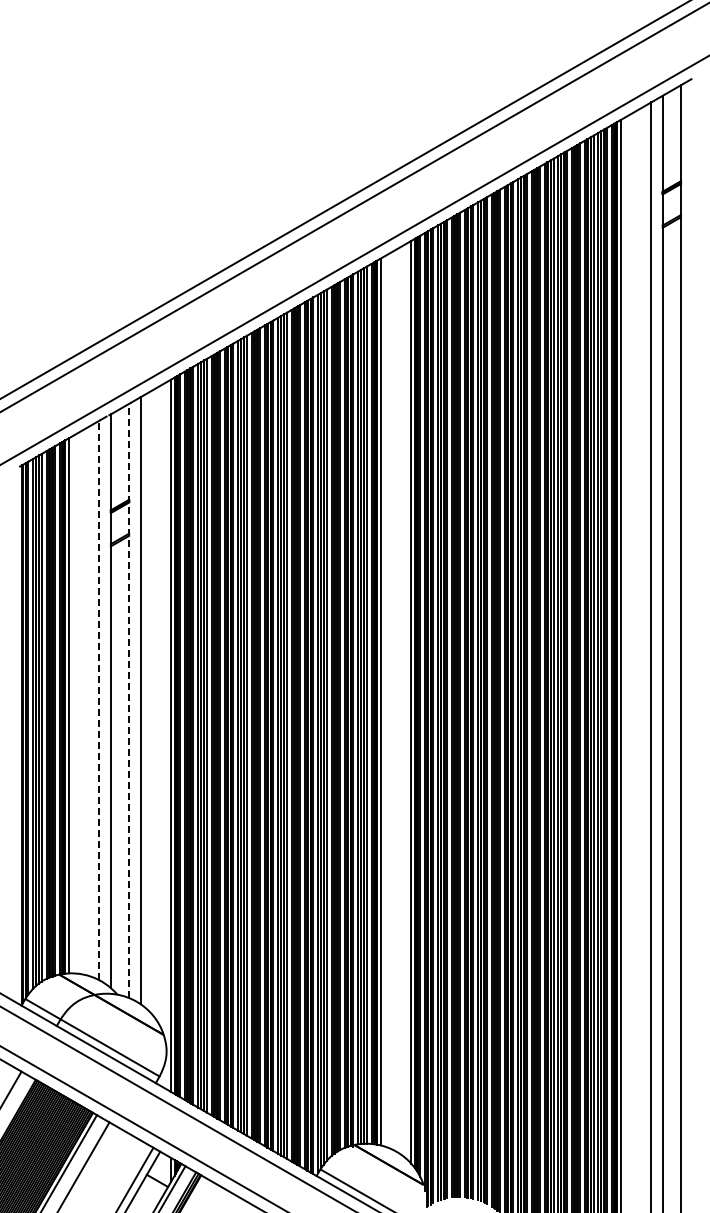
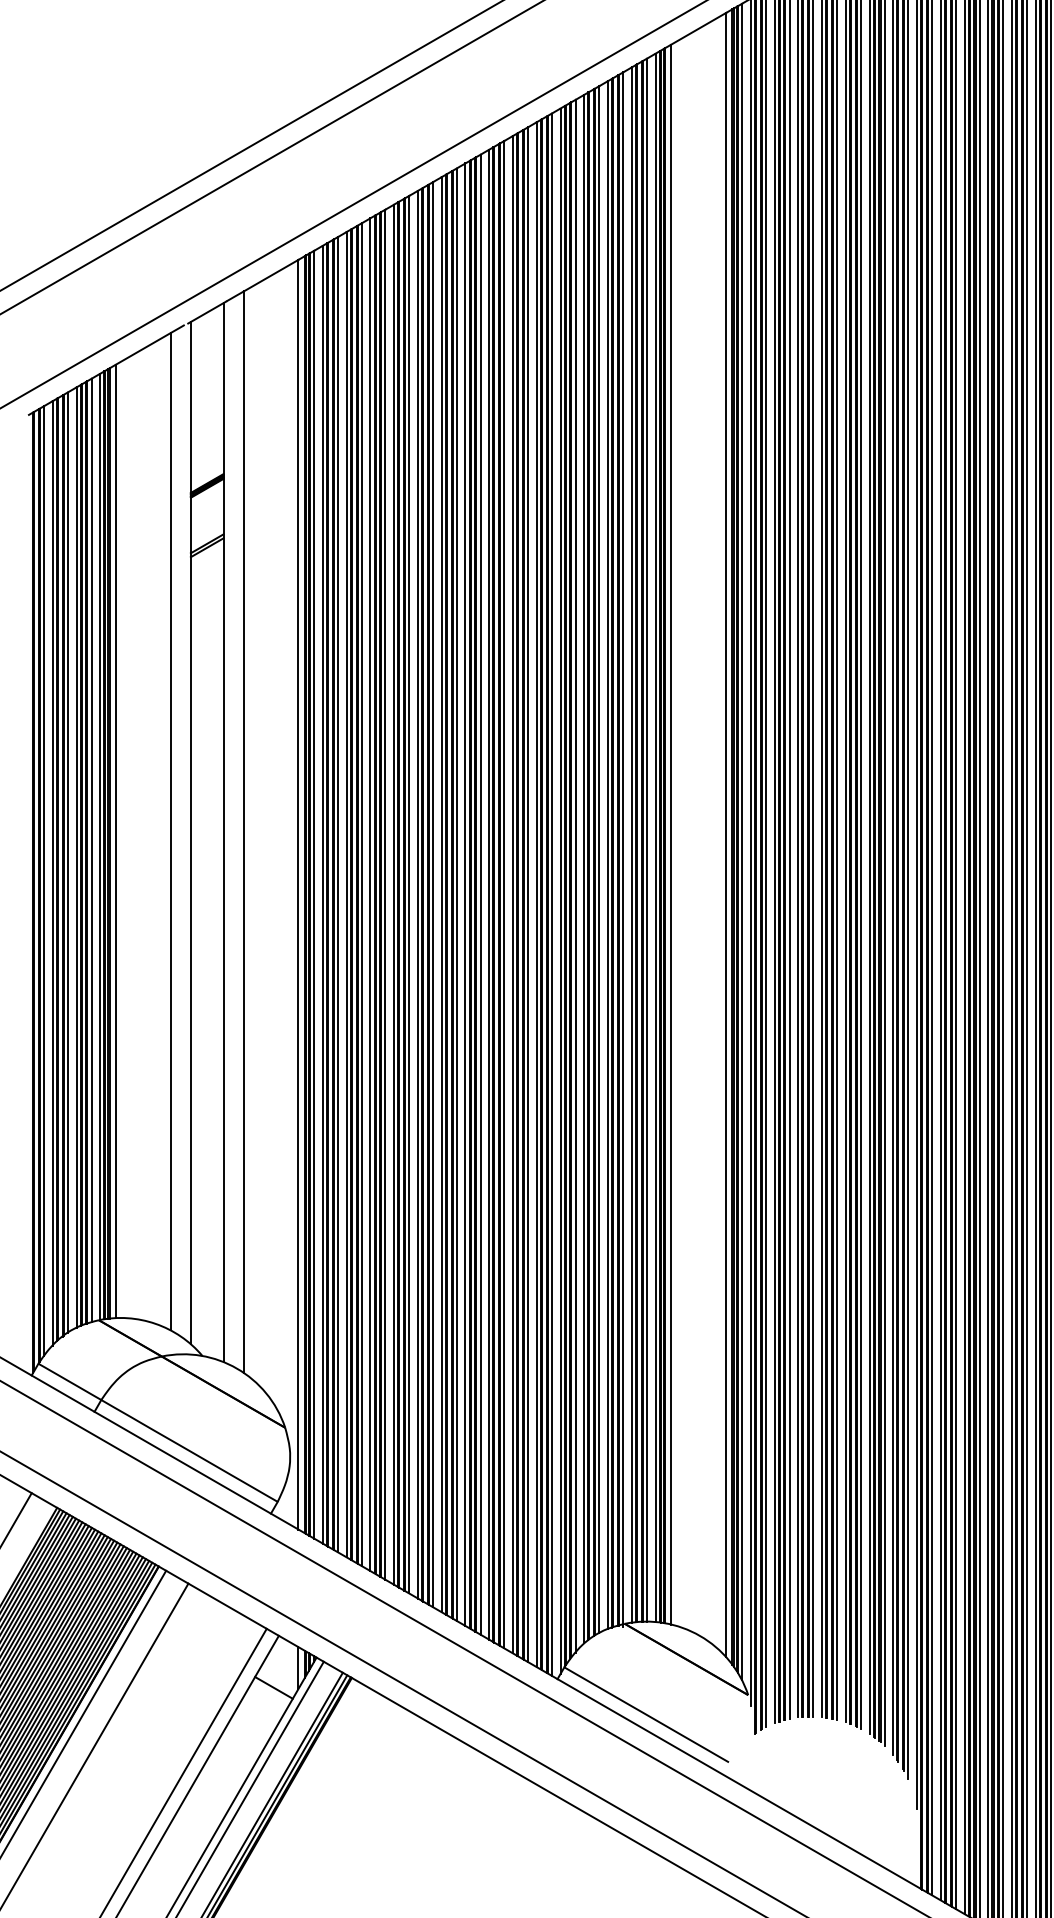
line: (99, 700) -> (170, 831), dashed -> solid
line: (129, 700) -> (224, 831), dashed -> solid

